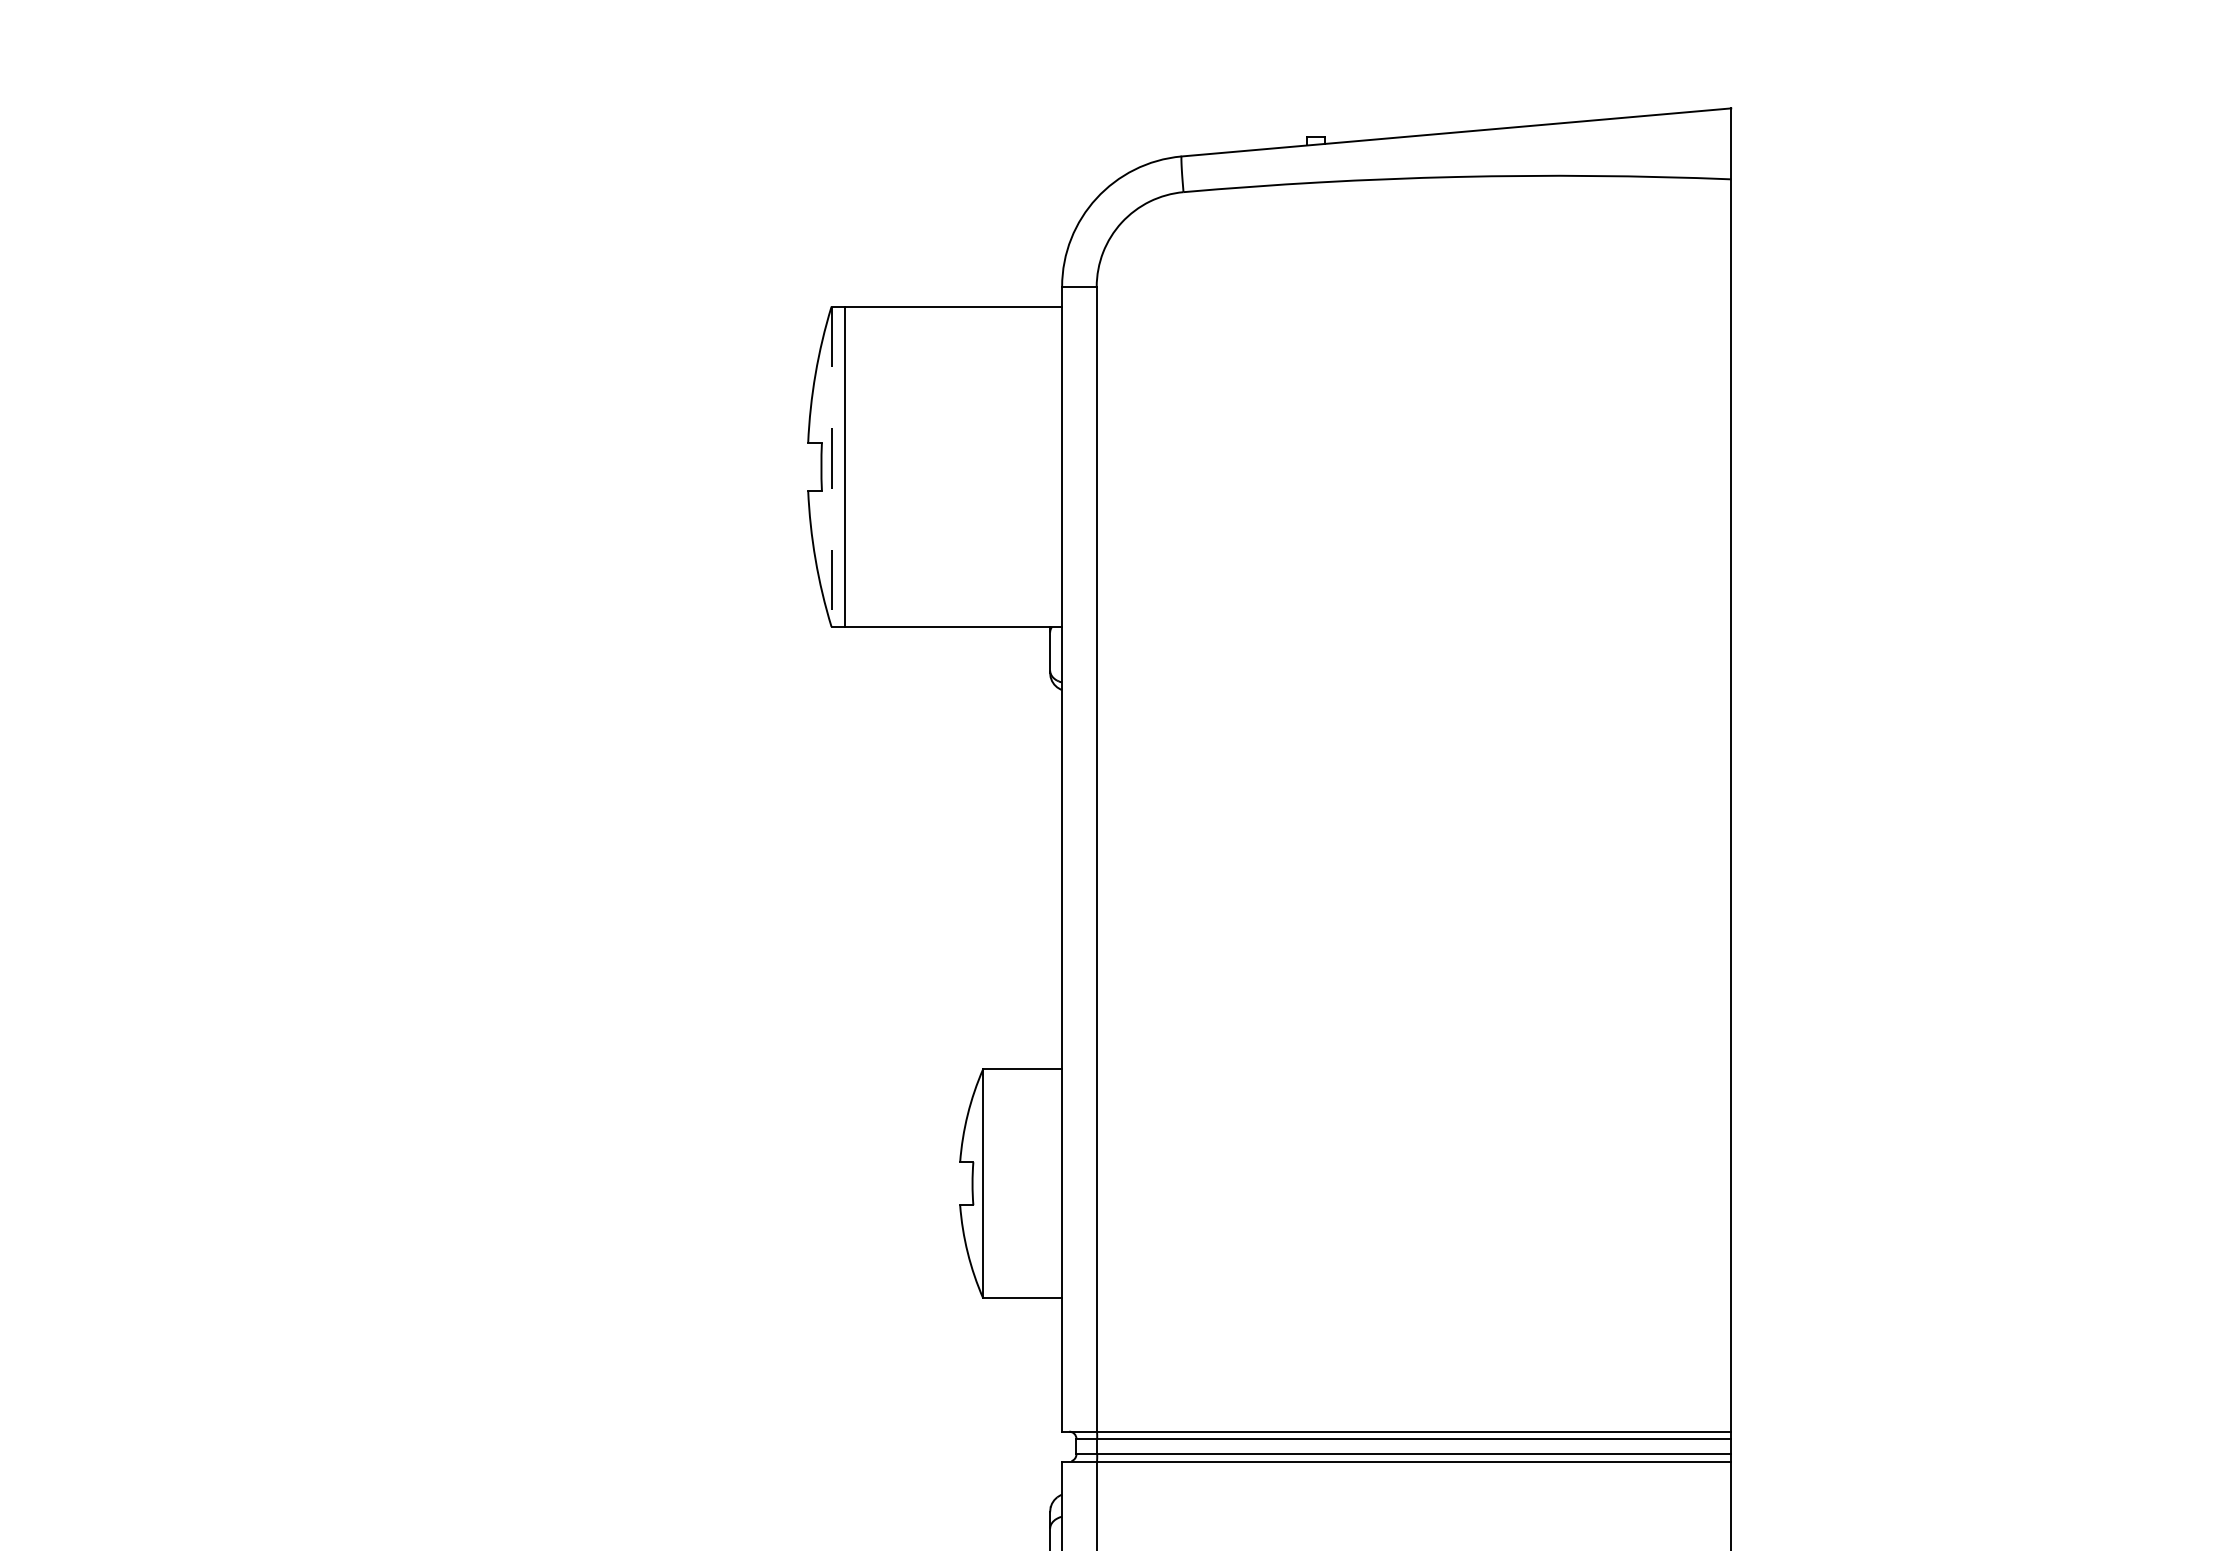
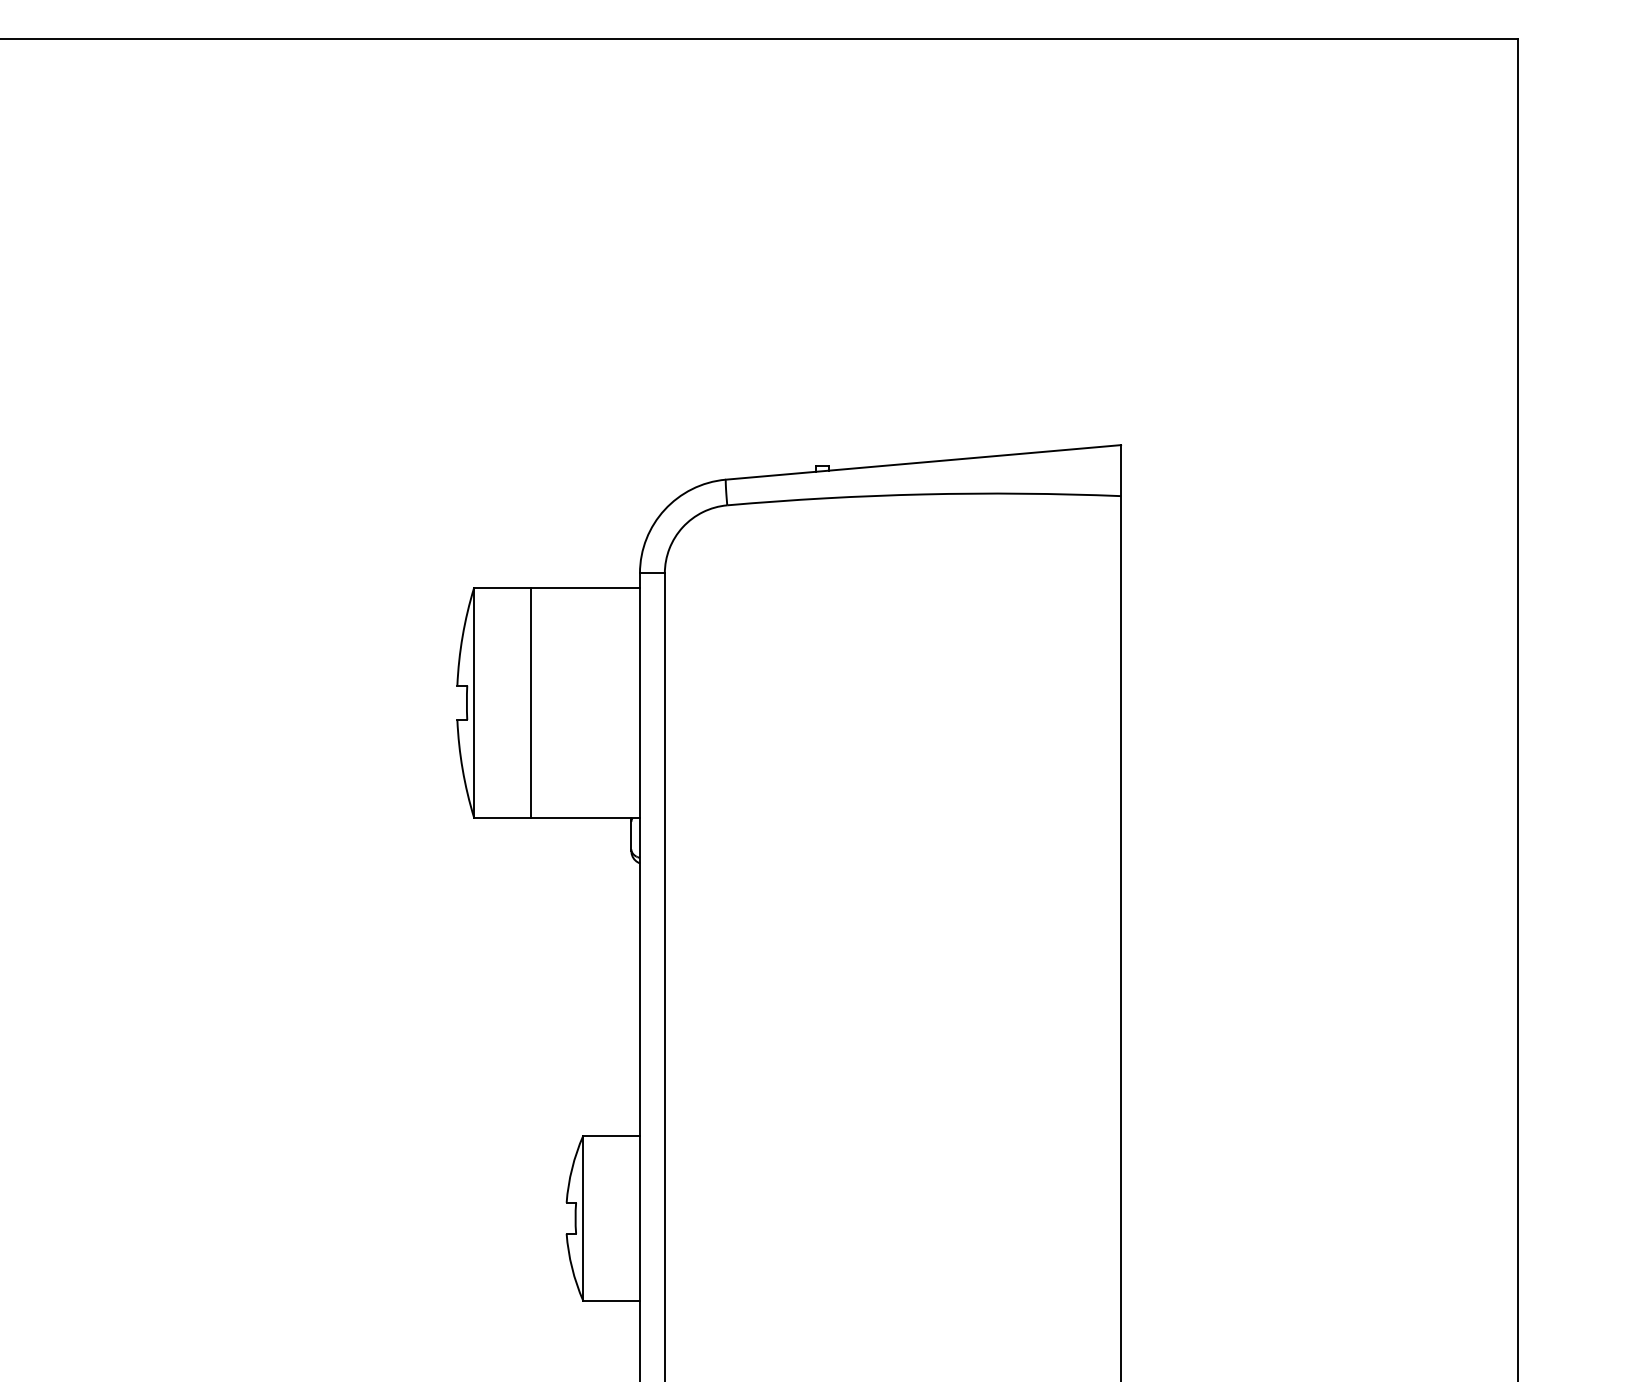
line: (844, 466) -> (530, 702), moved
line: (832, 467) -> (474, 703), dashed -> solid

